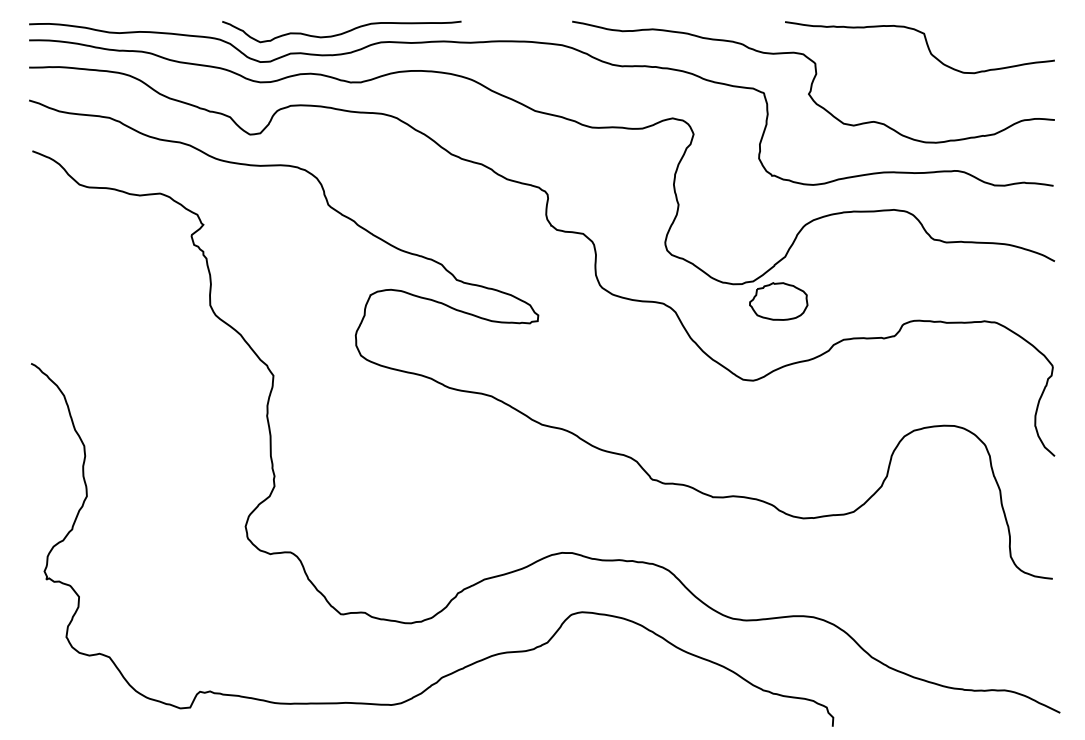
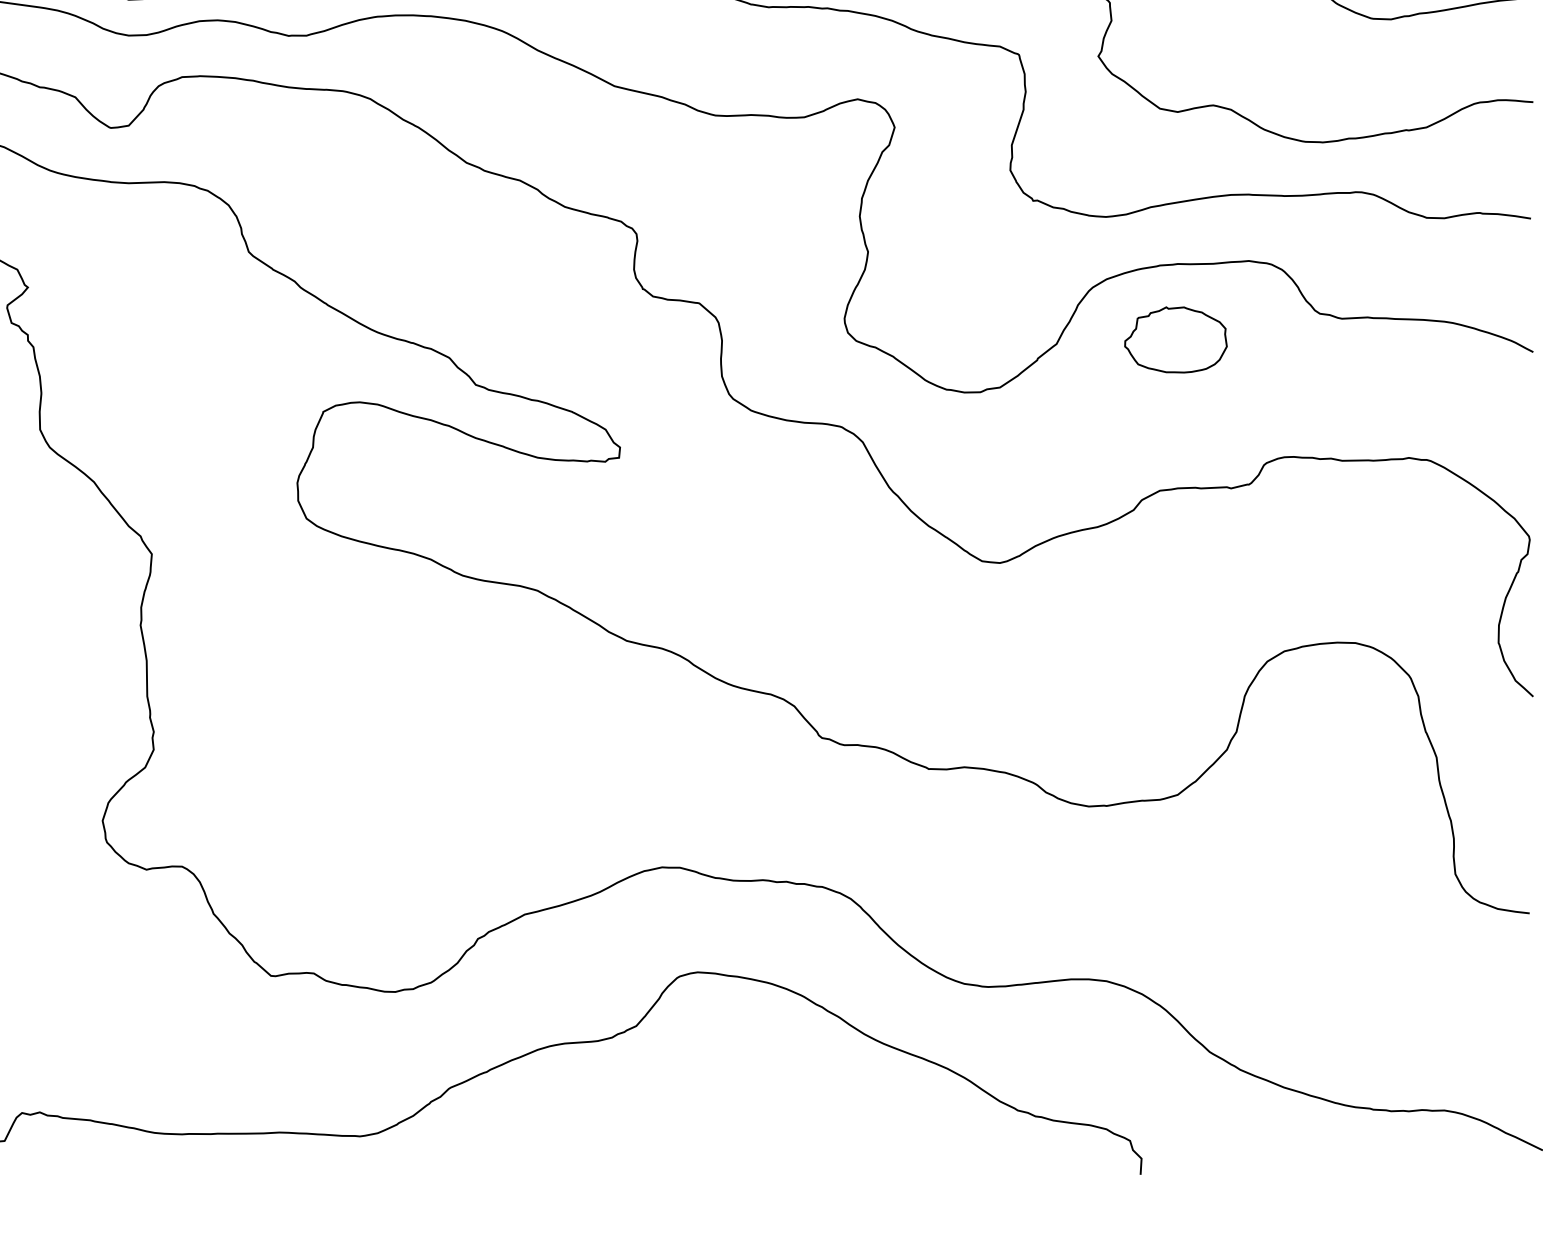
part: (778, 301) -> (1175, 339), moved

